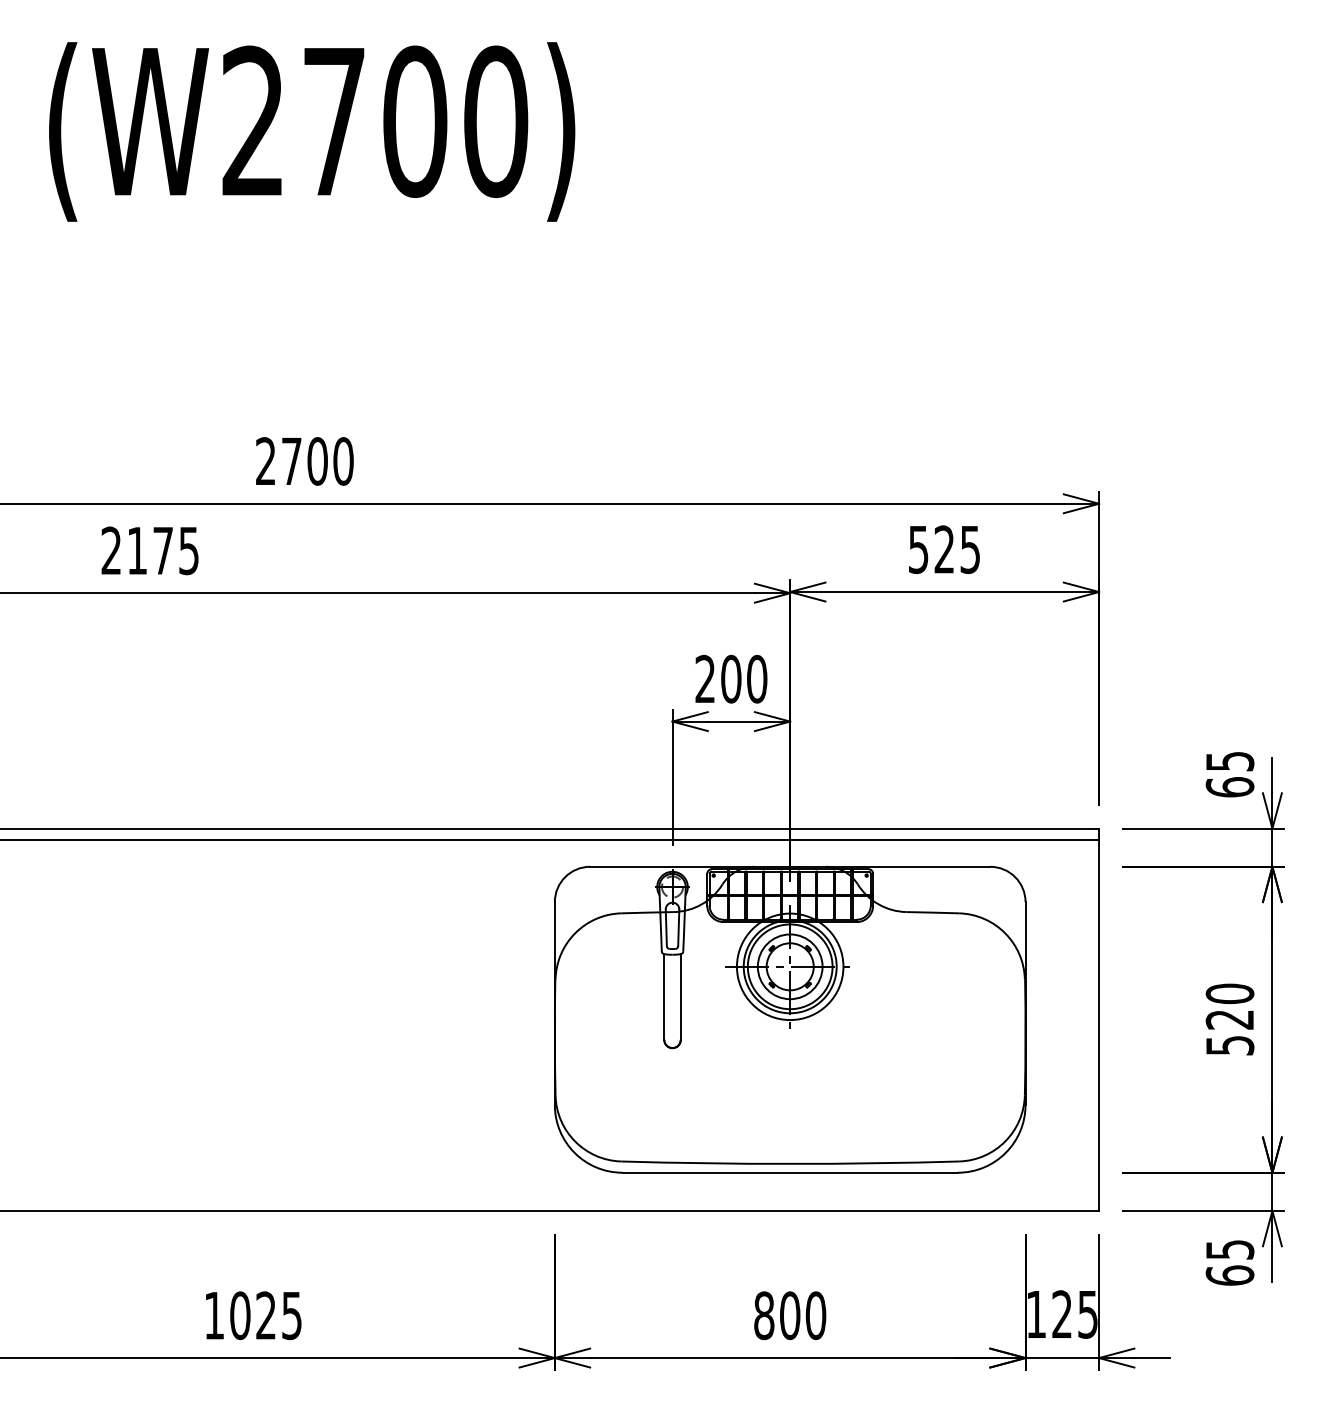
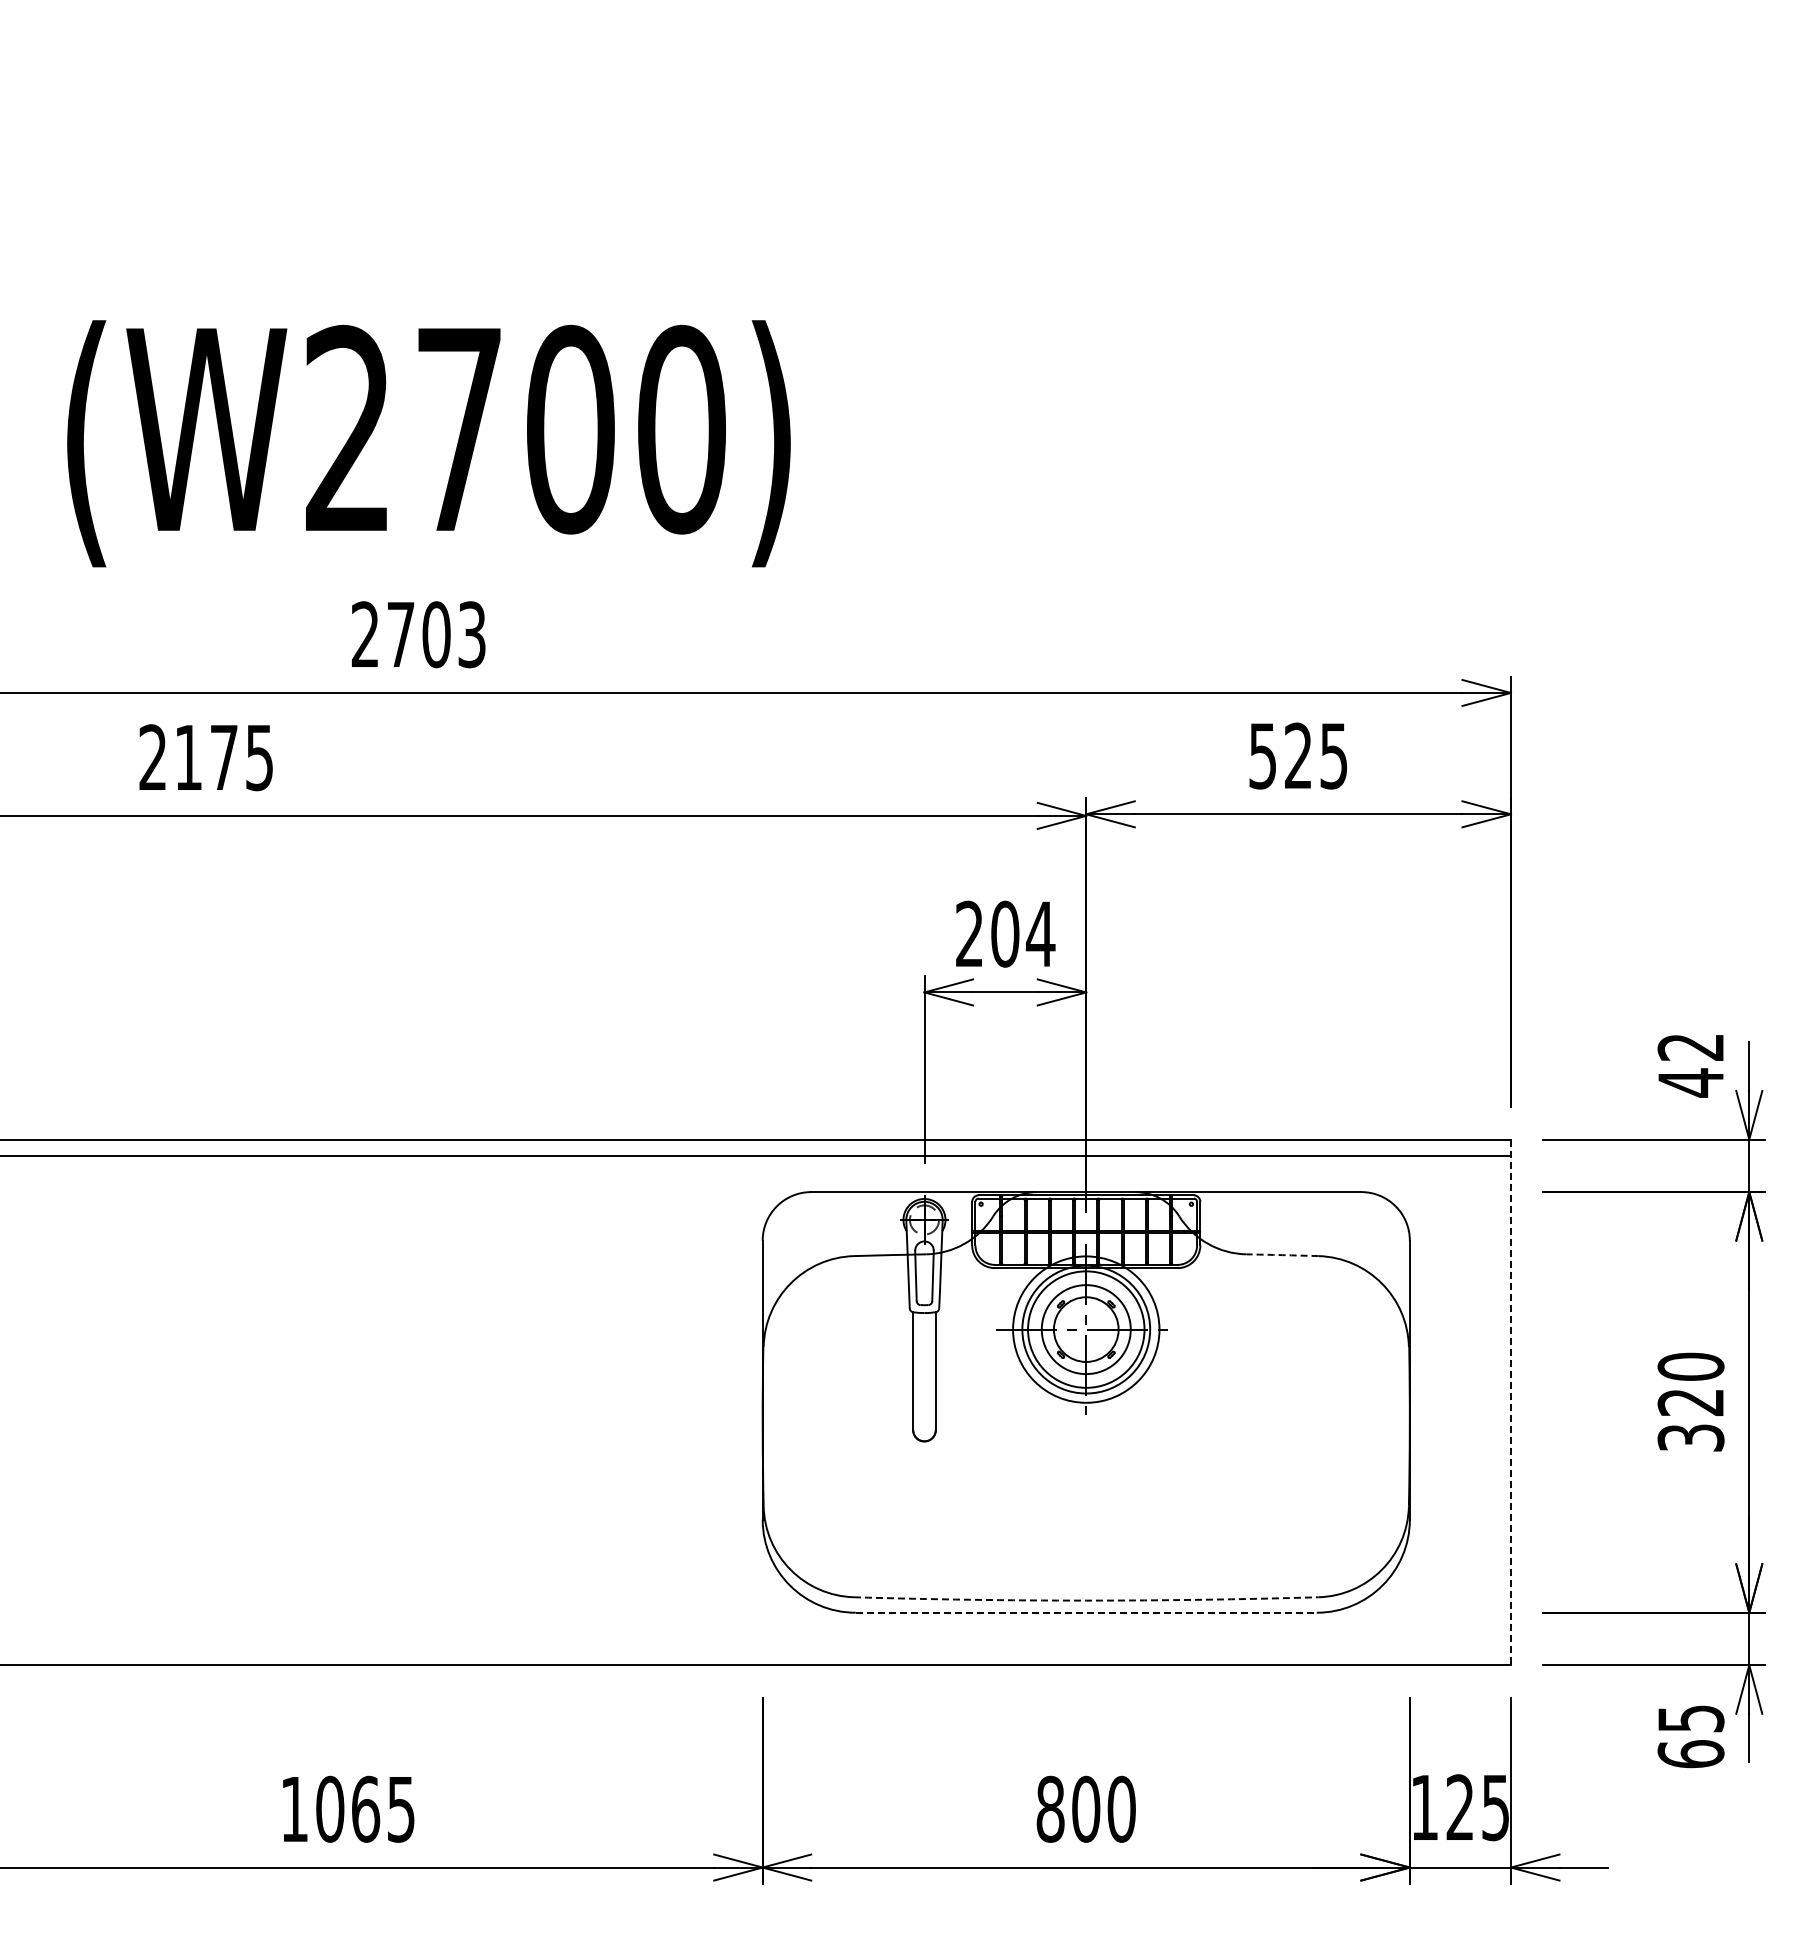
text: (311, 131) -> (428, 443), moved
text: (343, 461) -> (472, 634), 2700 -> 2703
text: (756, 678) -> (1040, 933), 200 -> 204
text: (1229, 774) -> (1690, 1065), 65 -> 42
arc: (932, 912) -> (1282, 1255), solid -> dashed
line: (1098, 1019) -> (1510, 1402), solid -> dashed
text: (1229, 1045) -> (1690, 1437), 520 -> 320
arc: (790, 1163) -> (1086, 1600), solid -> dashed
line: (790, 1172) -> (1086, 1612), solid -> dashed
text: (266, 1315) -> (366, 1808), 1025 -> 1065

